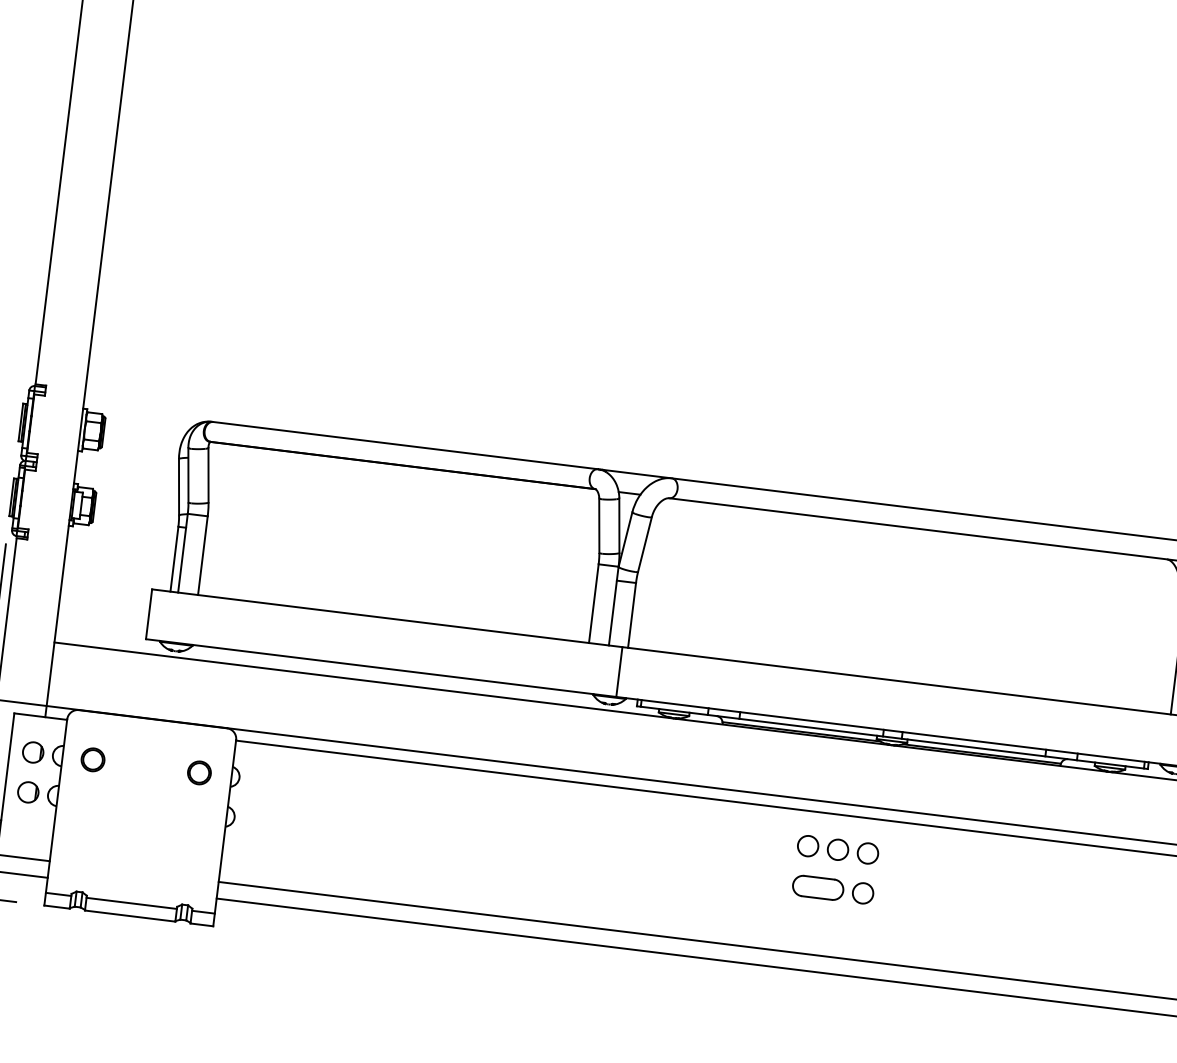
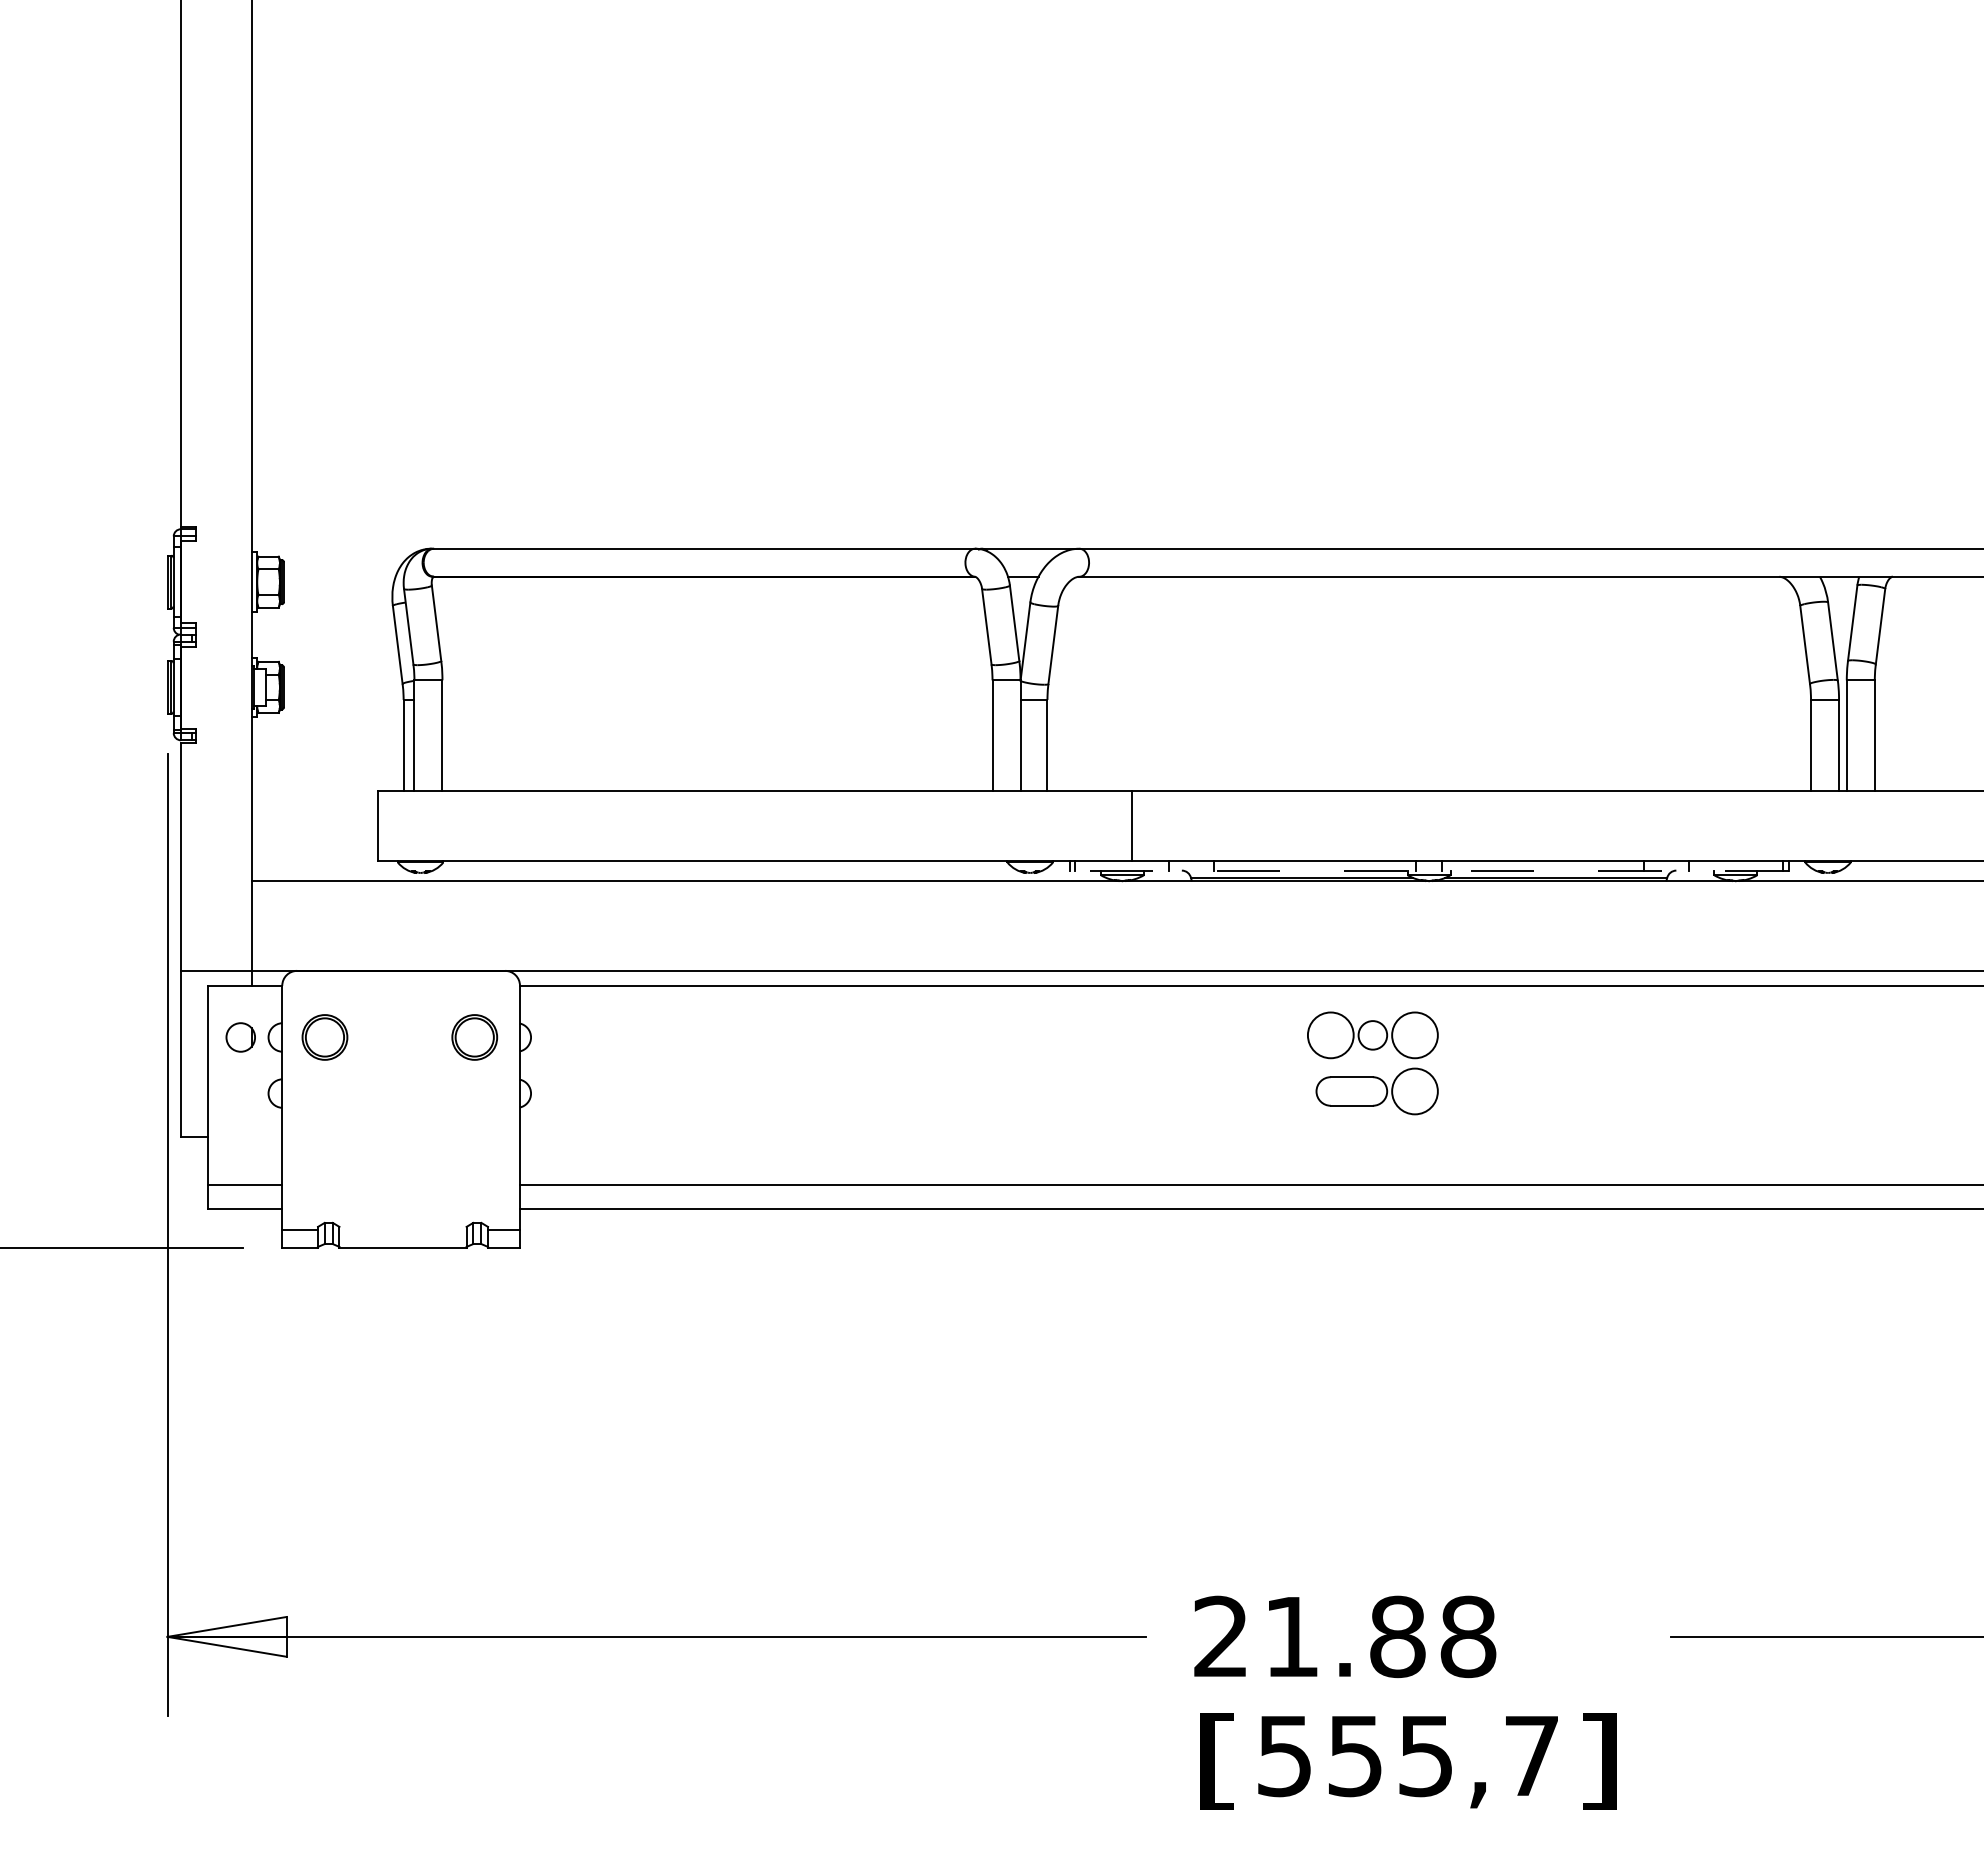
line: (619, 672) -> (1131, 826), moved
line: (891, 737) -> (1428, 870), solid -> dashed
part: (92, 759) -> (324, 1037), size x1.4
part: (199, 772) -> (474, 1037), size x1.4
part: (28, 792) -> (240, 1093), removed
circle: (807, 846) -> (1330, 1035), size x1.6
circle: (867, 853) -> (1414, 1035), size x1.6
circle: (862, 893) -> (1414, 1091), size x1.6
line: (131, 903) -> (402, 1229), removed

